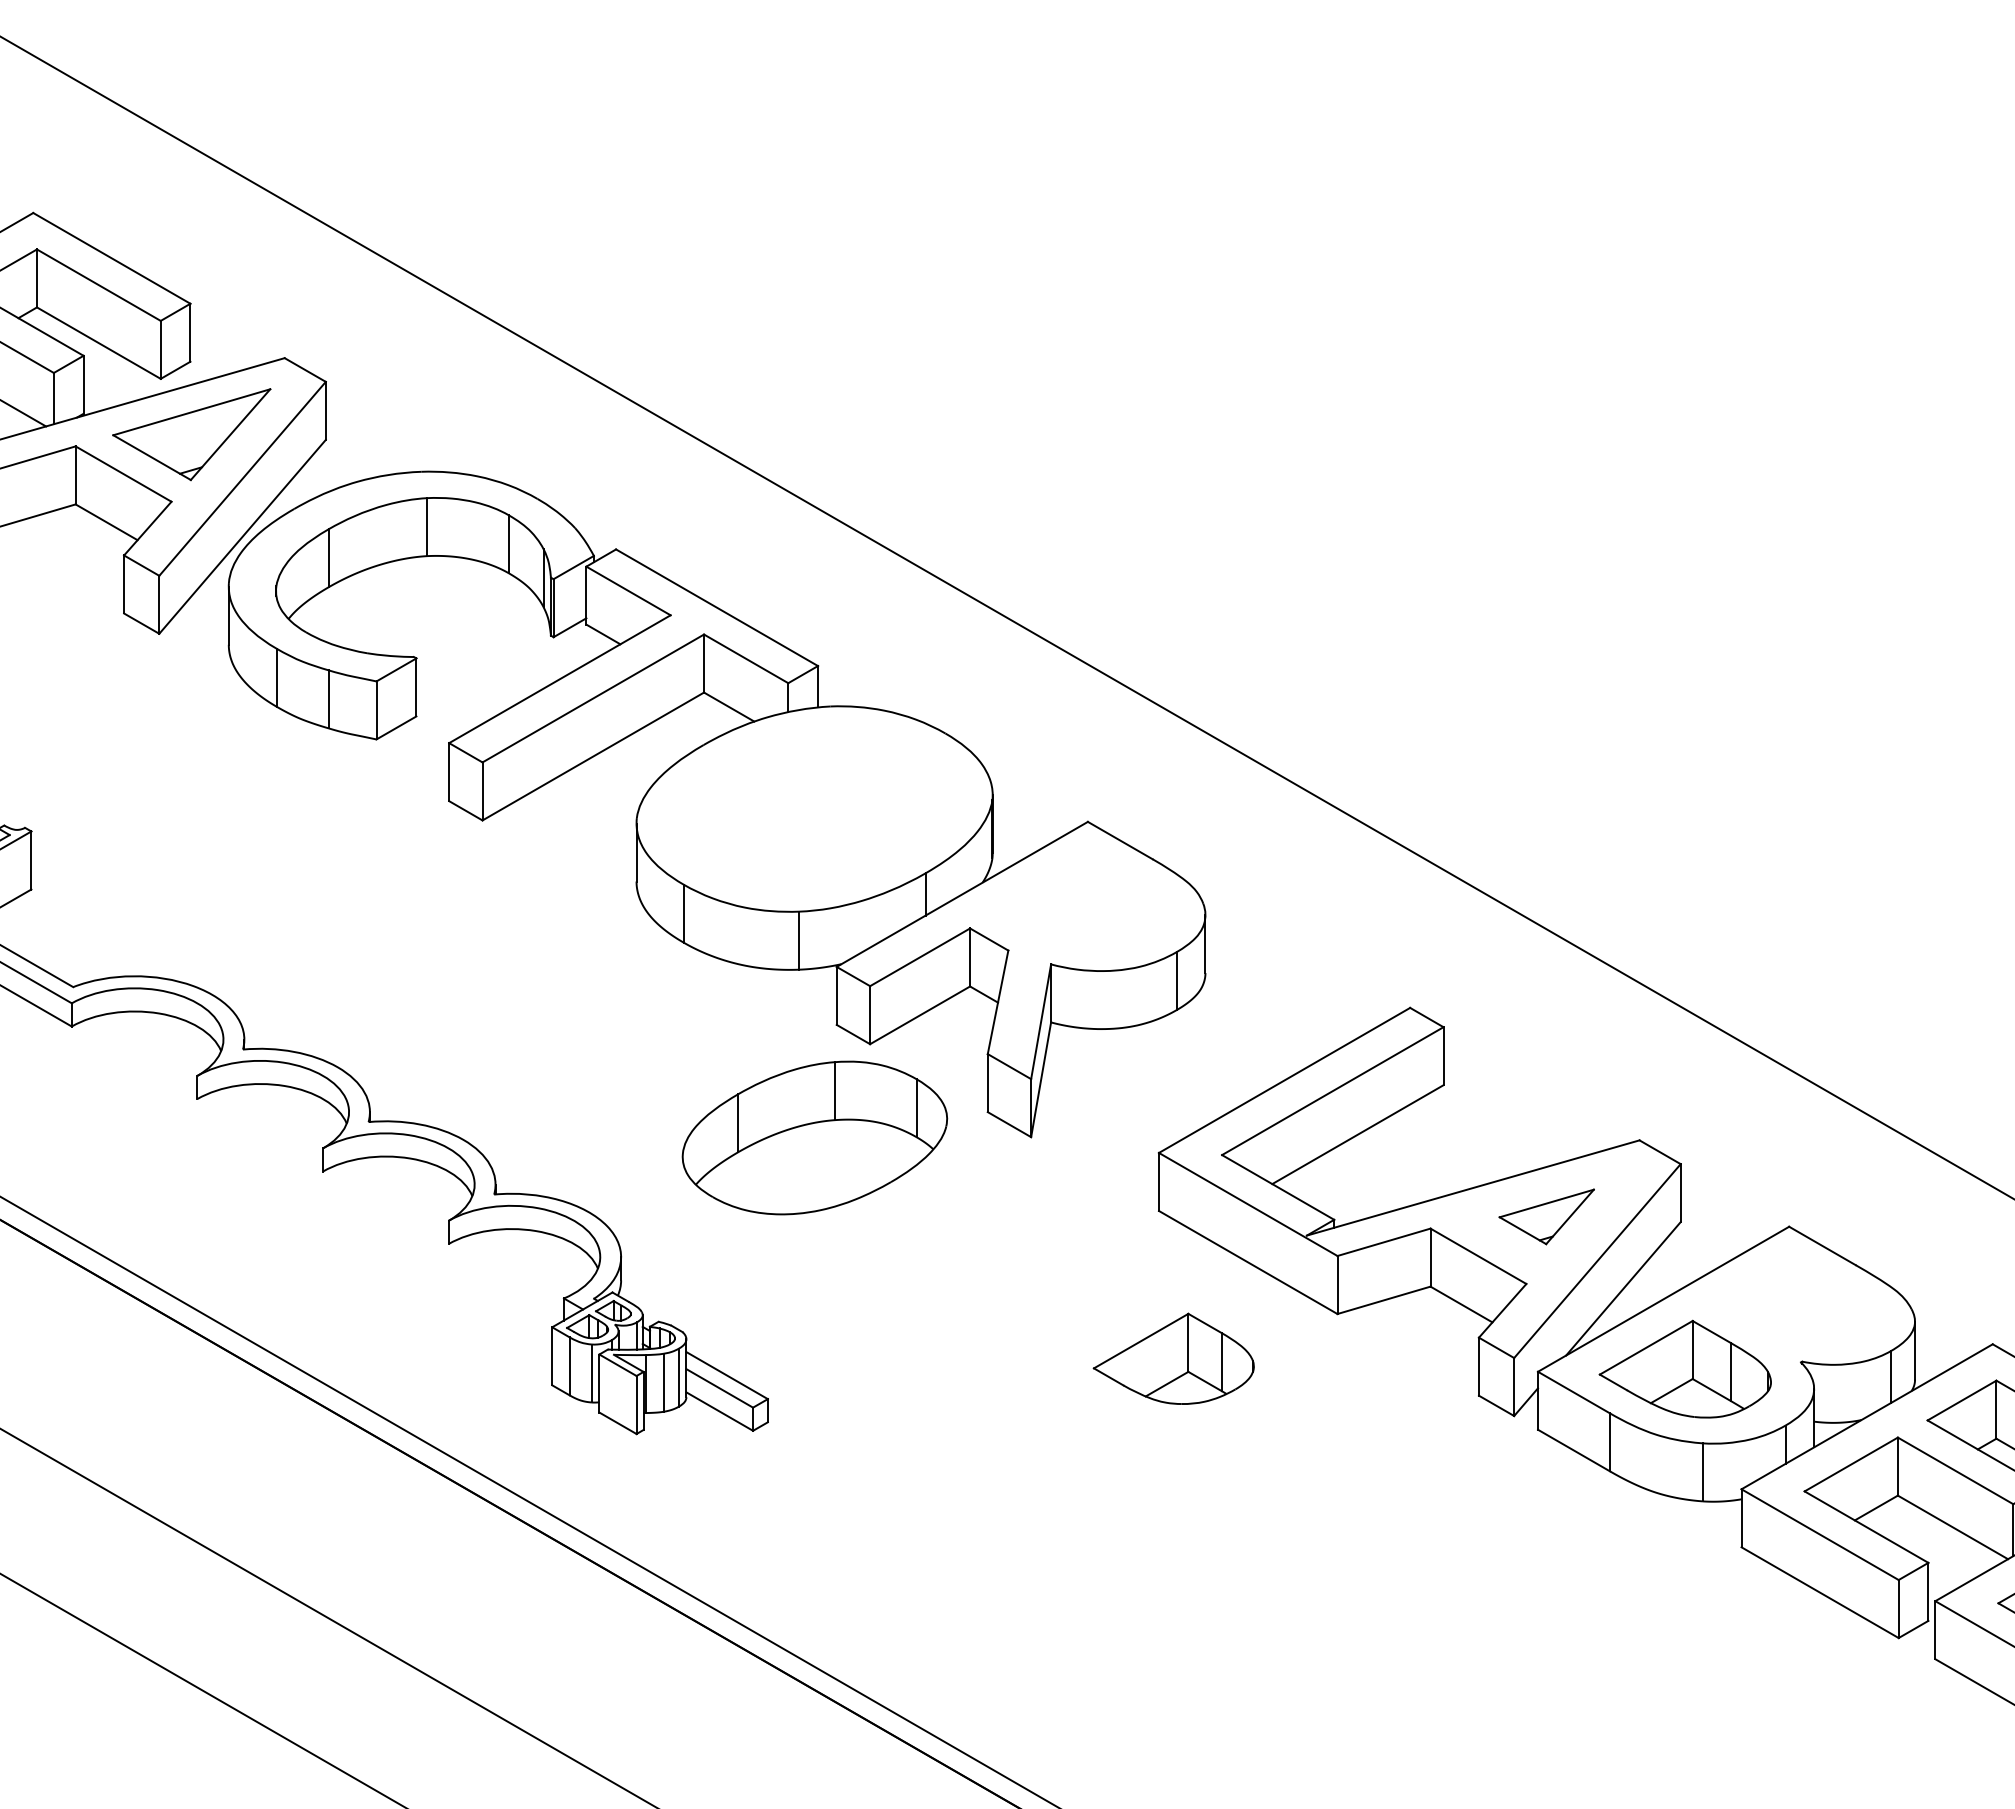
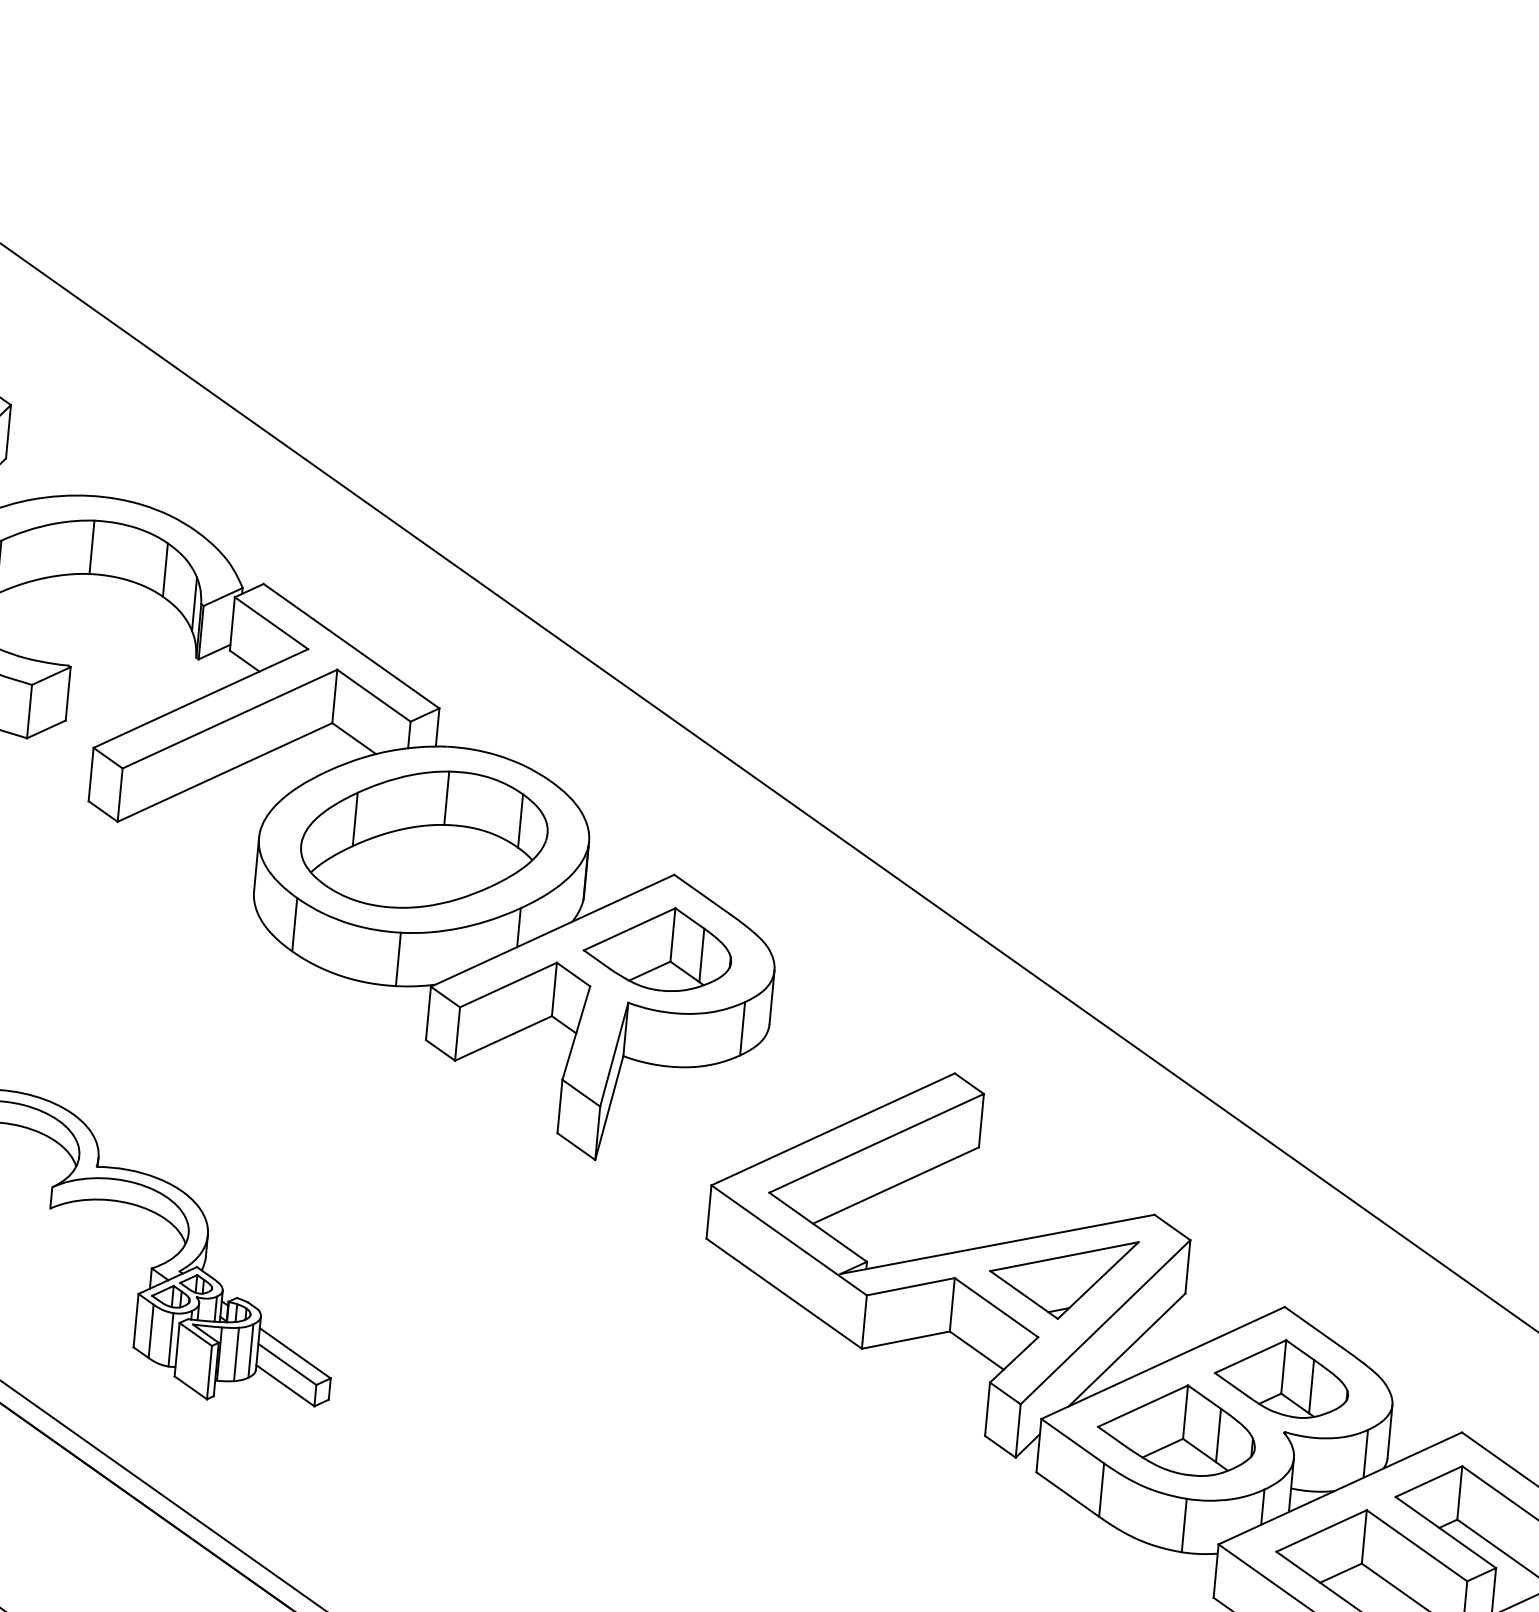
part: (814, 1137) -> (424, 839), moved
part: (1546, 1216) -> (1062, 1276), size x1.67
part: (1793, 1303) -> (1282, 1377), added
part: (1173, 1358) -> (657, 948), moved

